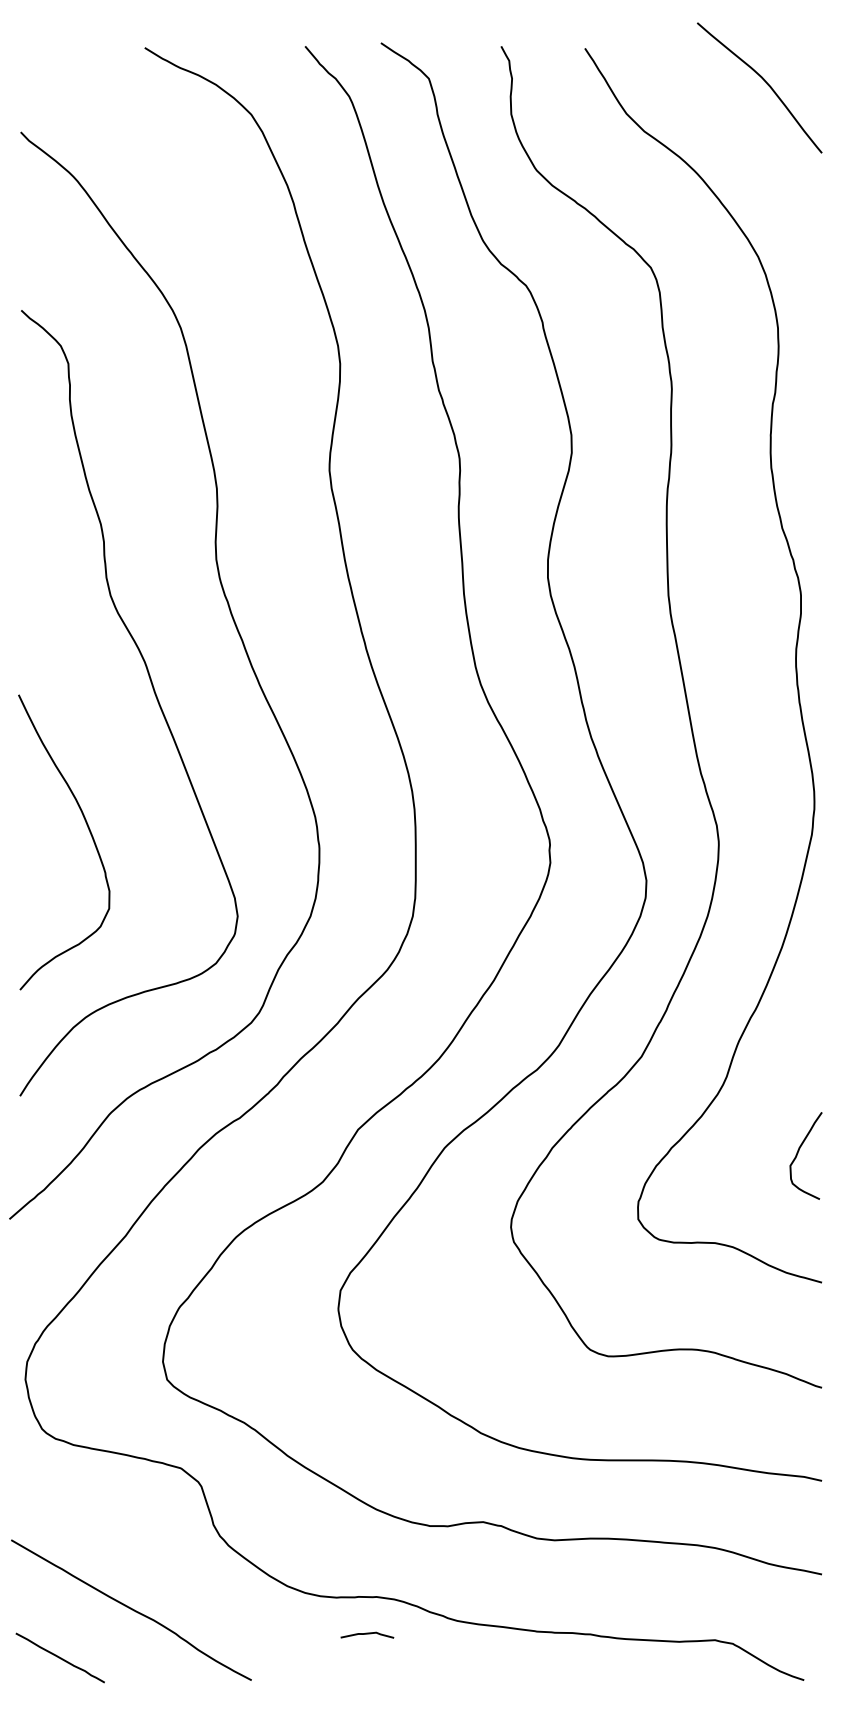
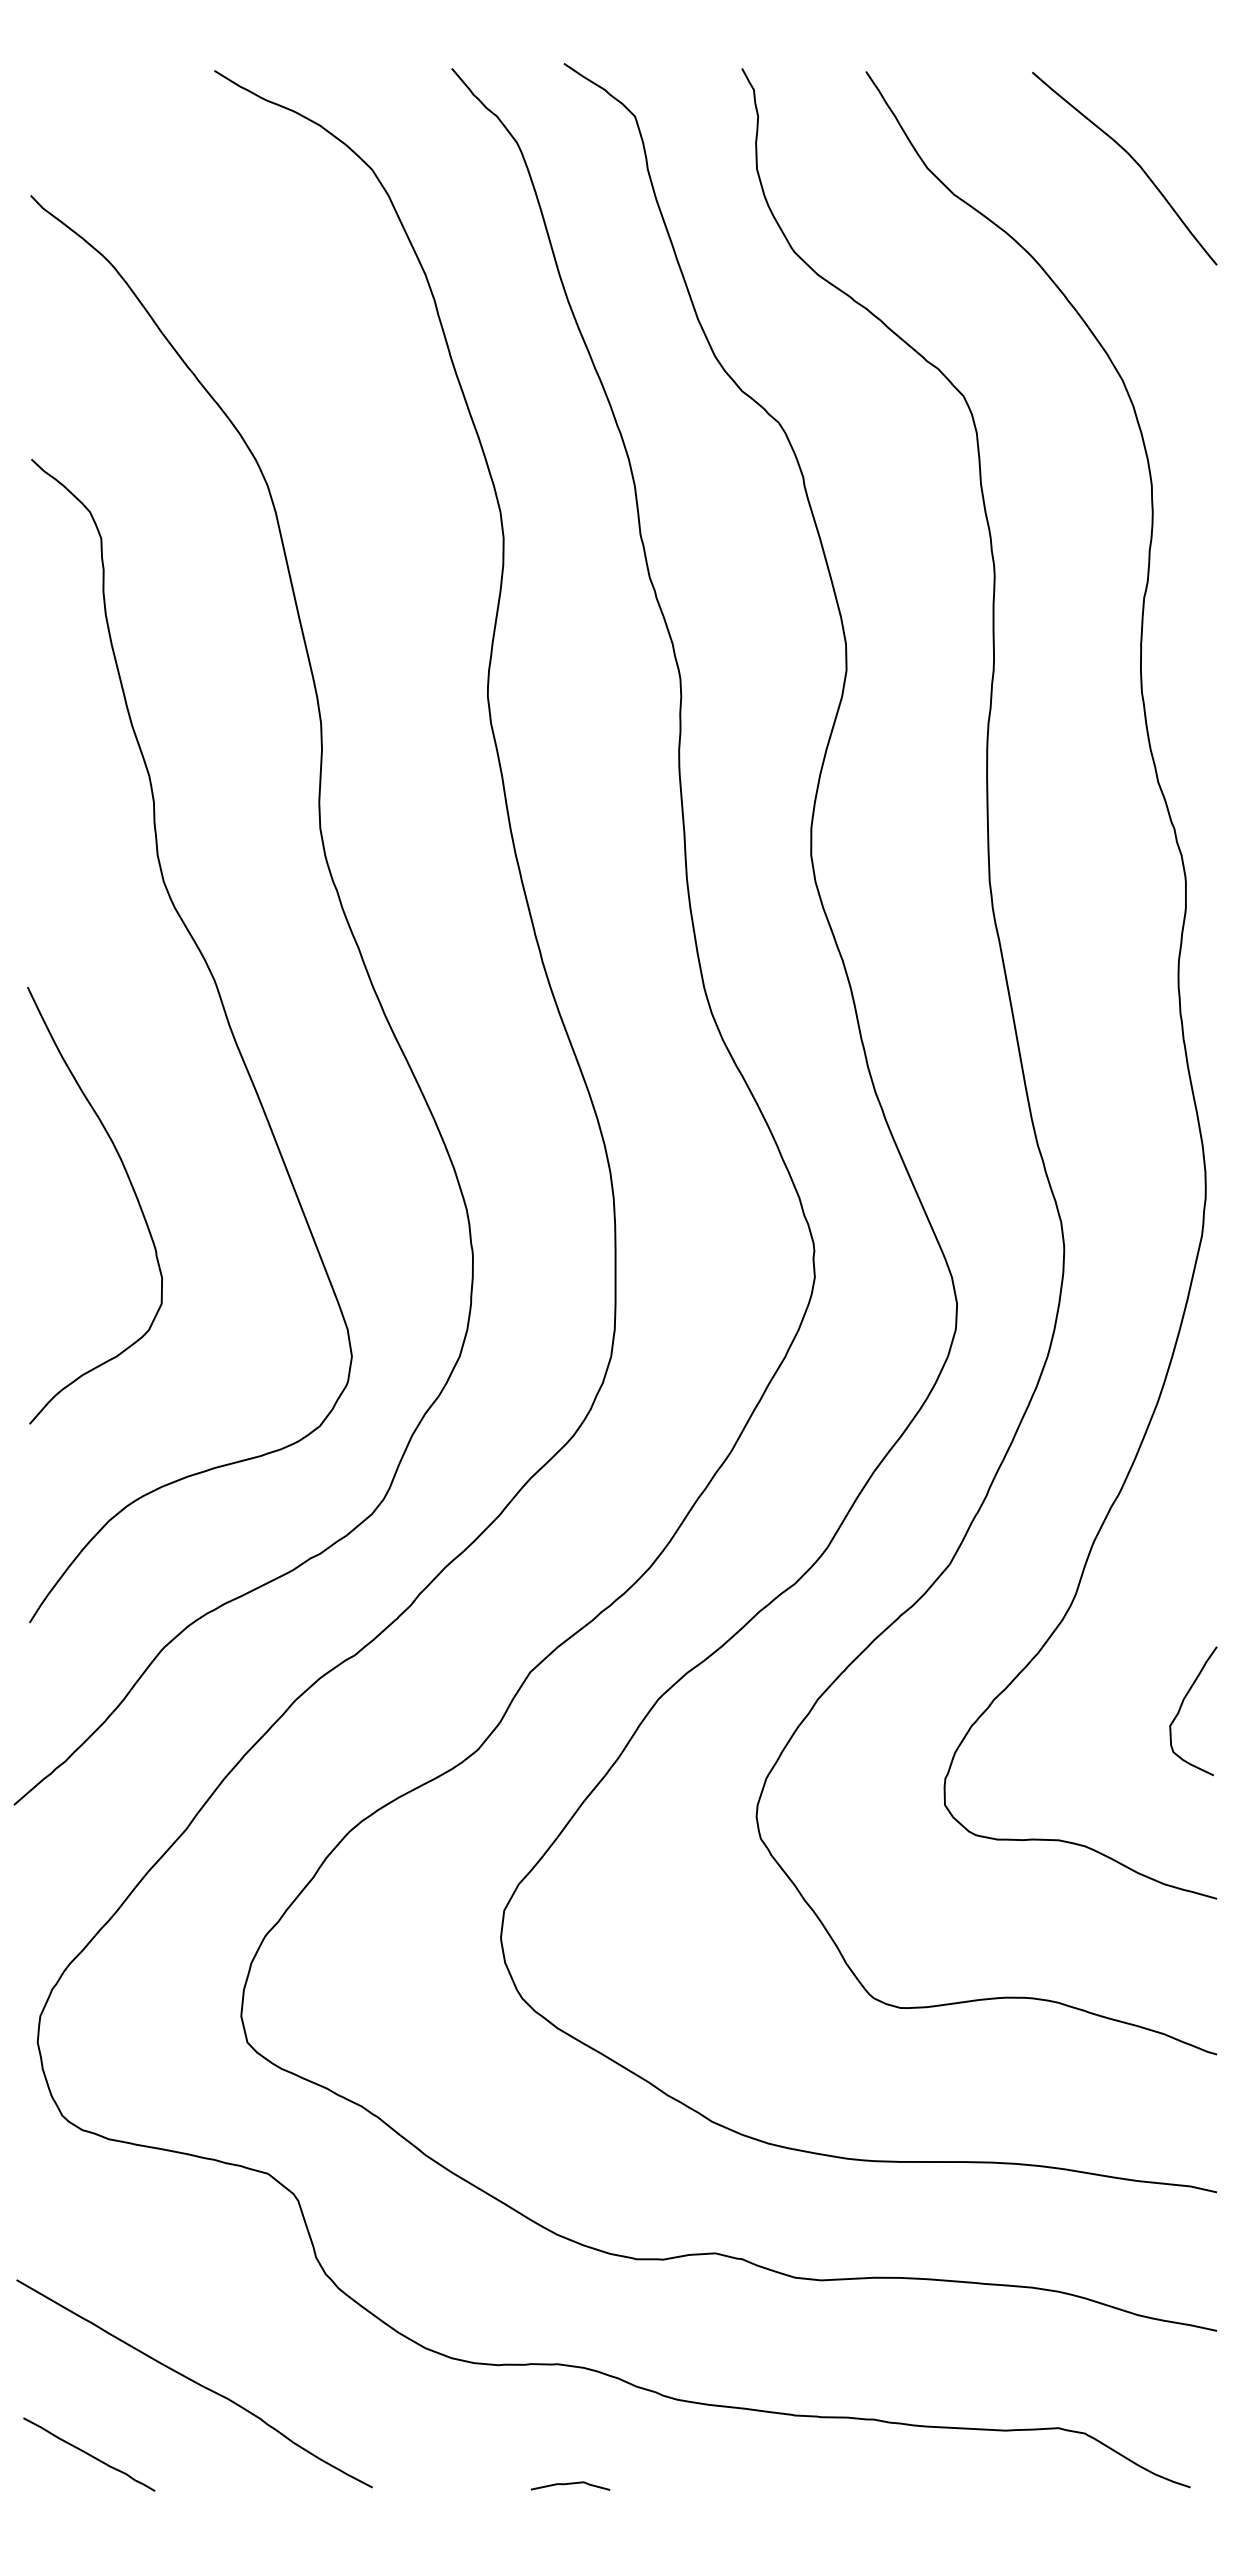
curve: (764, 81) -> (1131, 159), moved
curve: (88, 830) -> (131, 1187), moved
curve: (367, 1634) -> (570, 2484), moved

